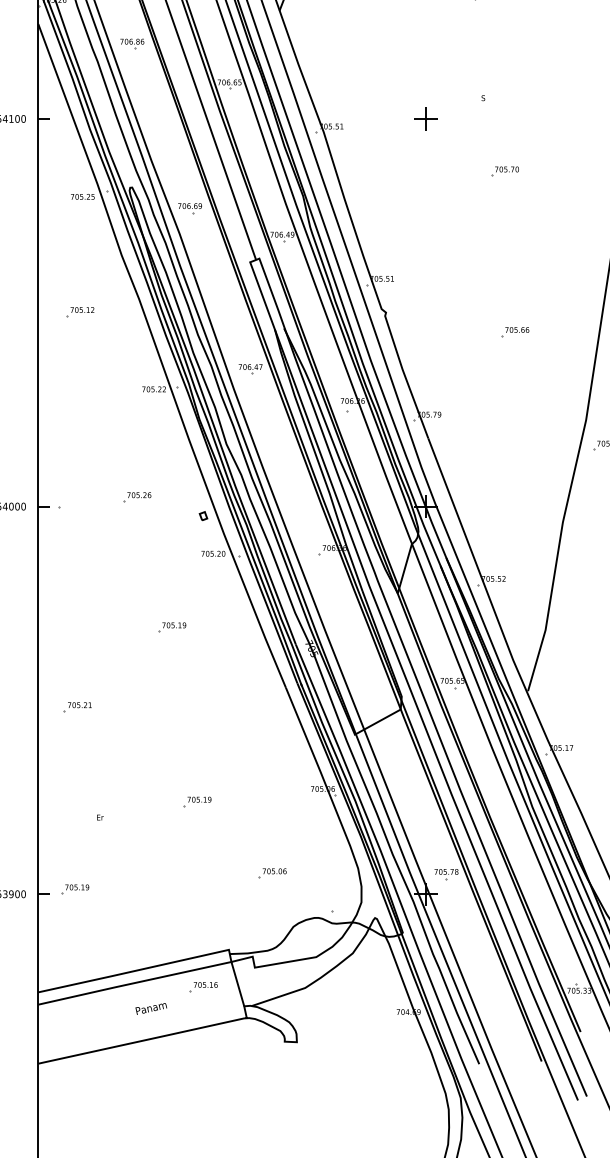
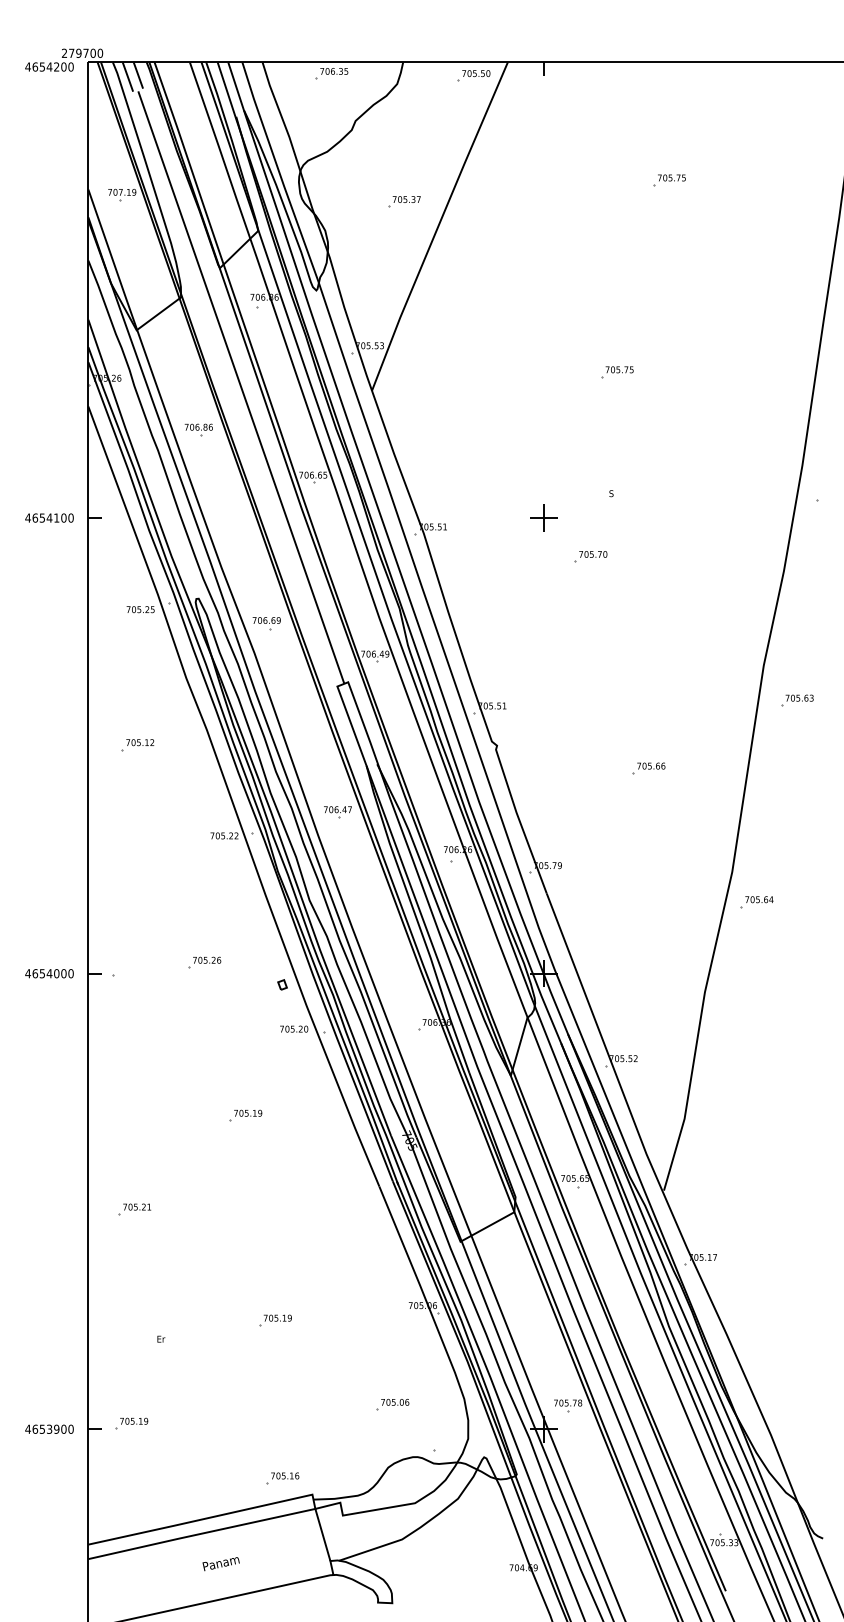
part: (504, 171) -> (590, 556), moved
part: (272, 873) -> (392, 1404), moved
part: (203, 987) -> (282, 1478), moved

